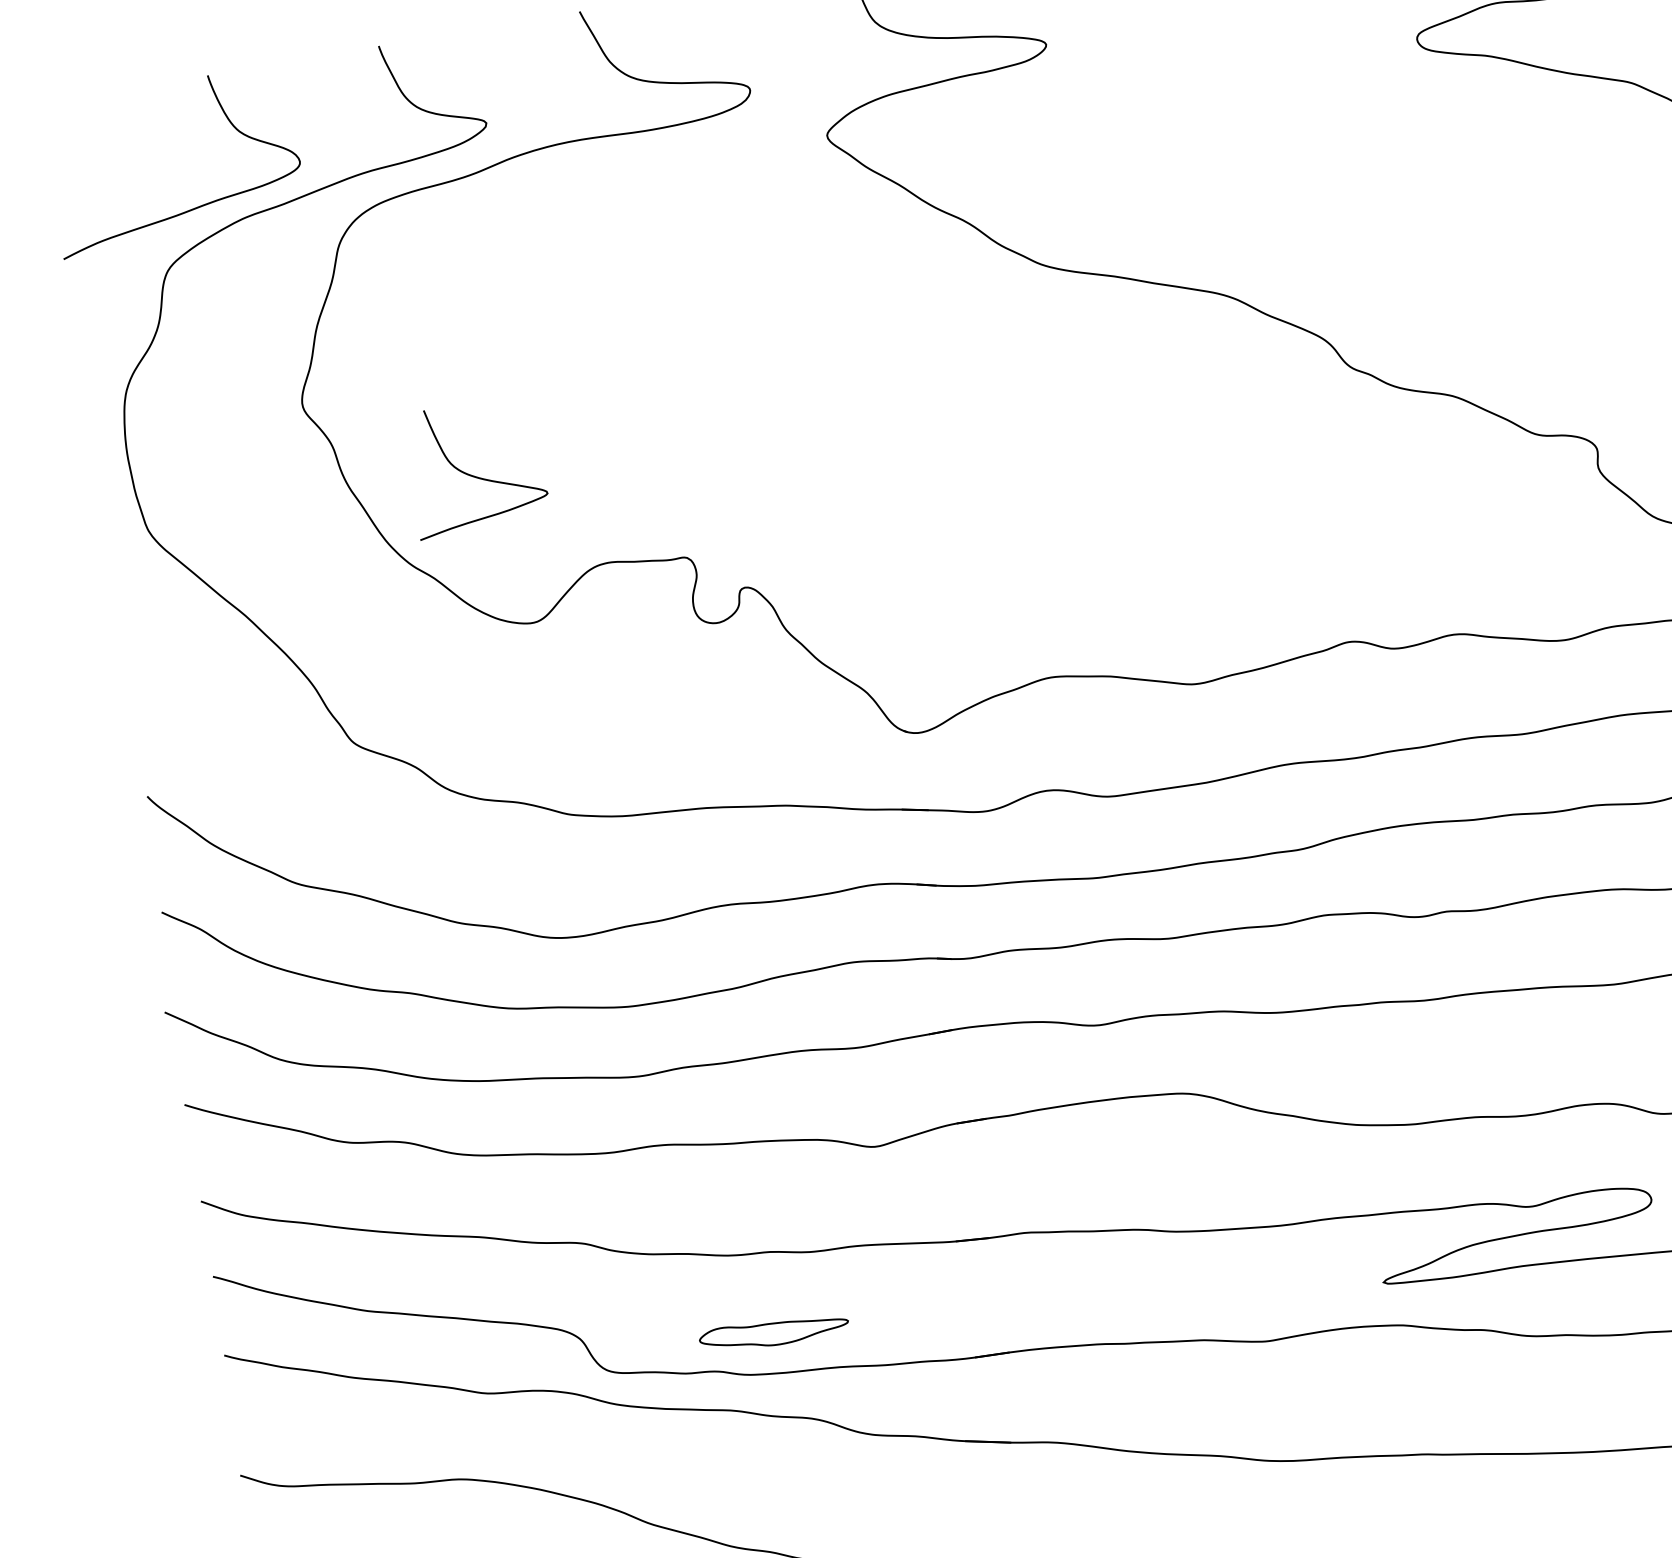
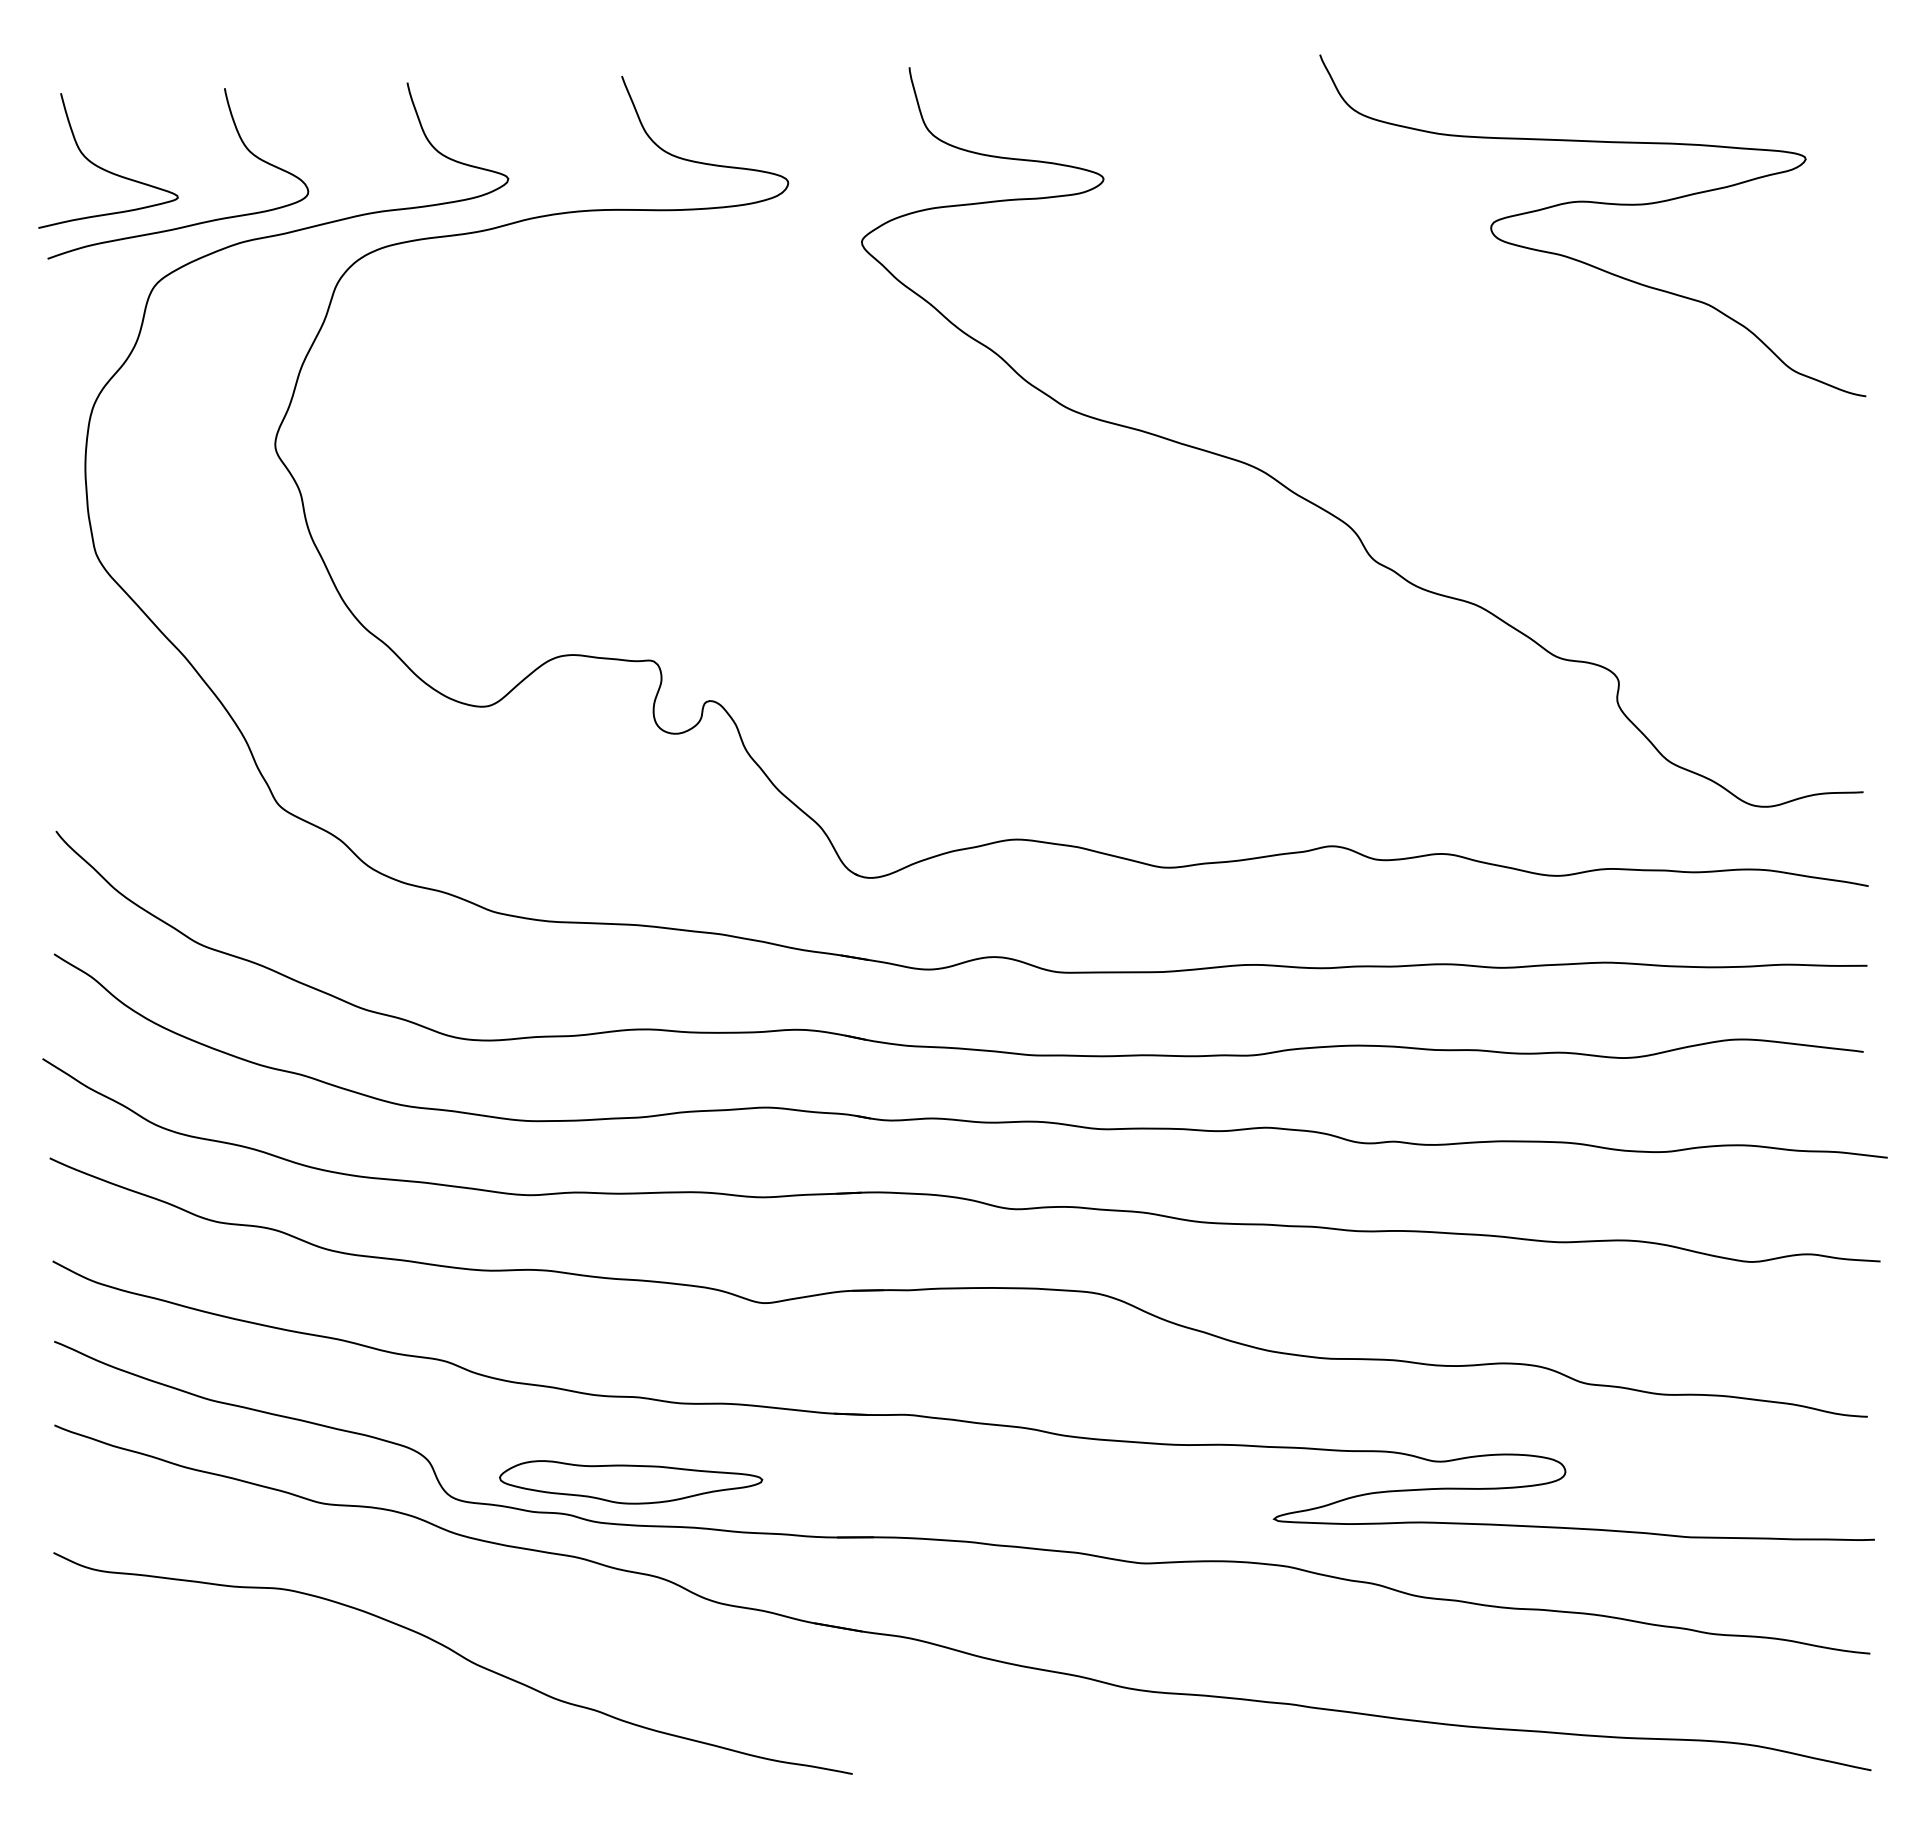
curve: (474, 475) -> (104, 168), moved
part: (774, 1332) -> (631, 1482), size x1.67

